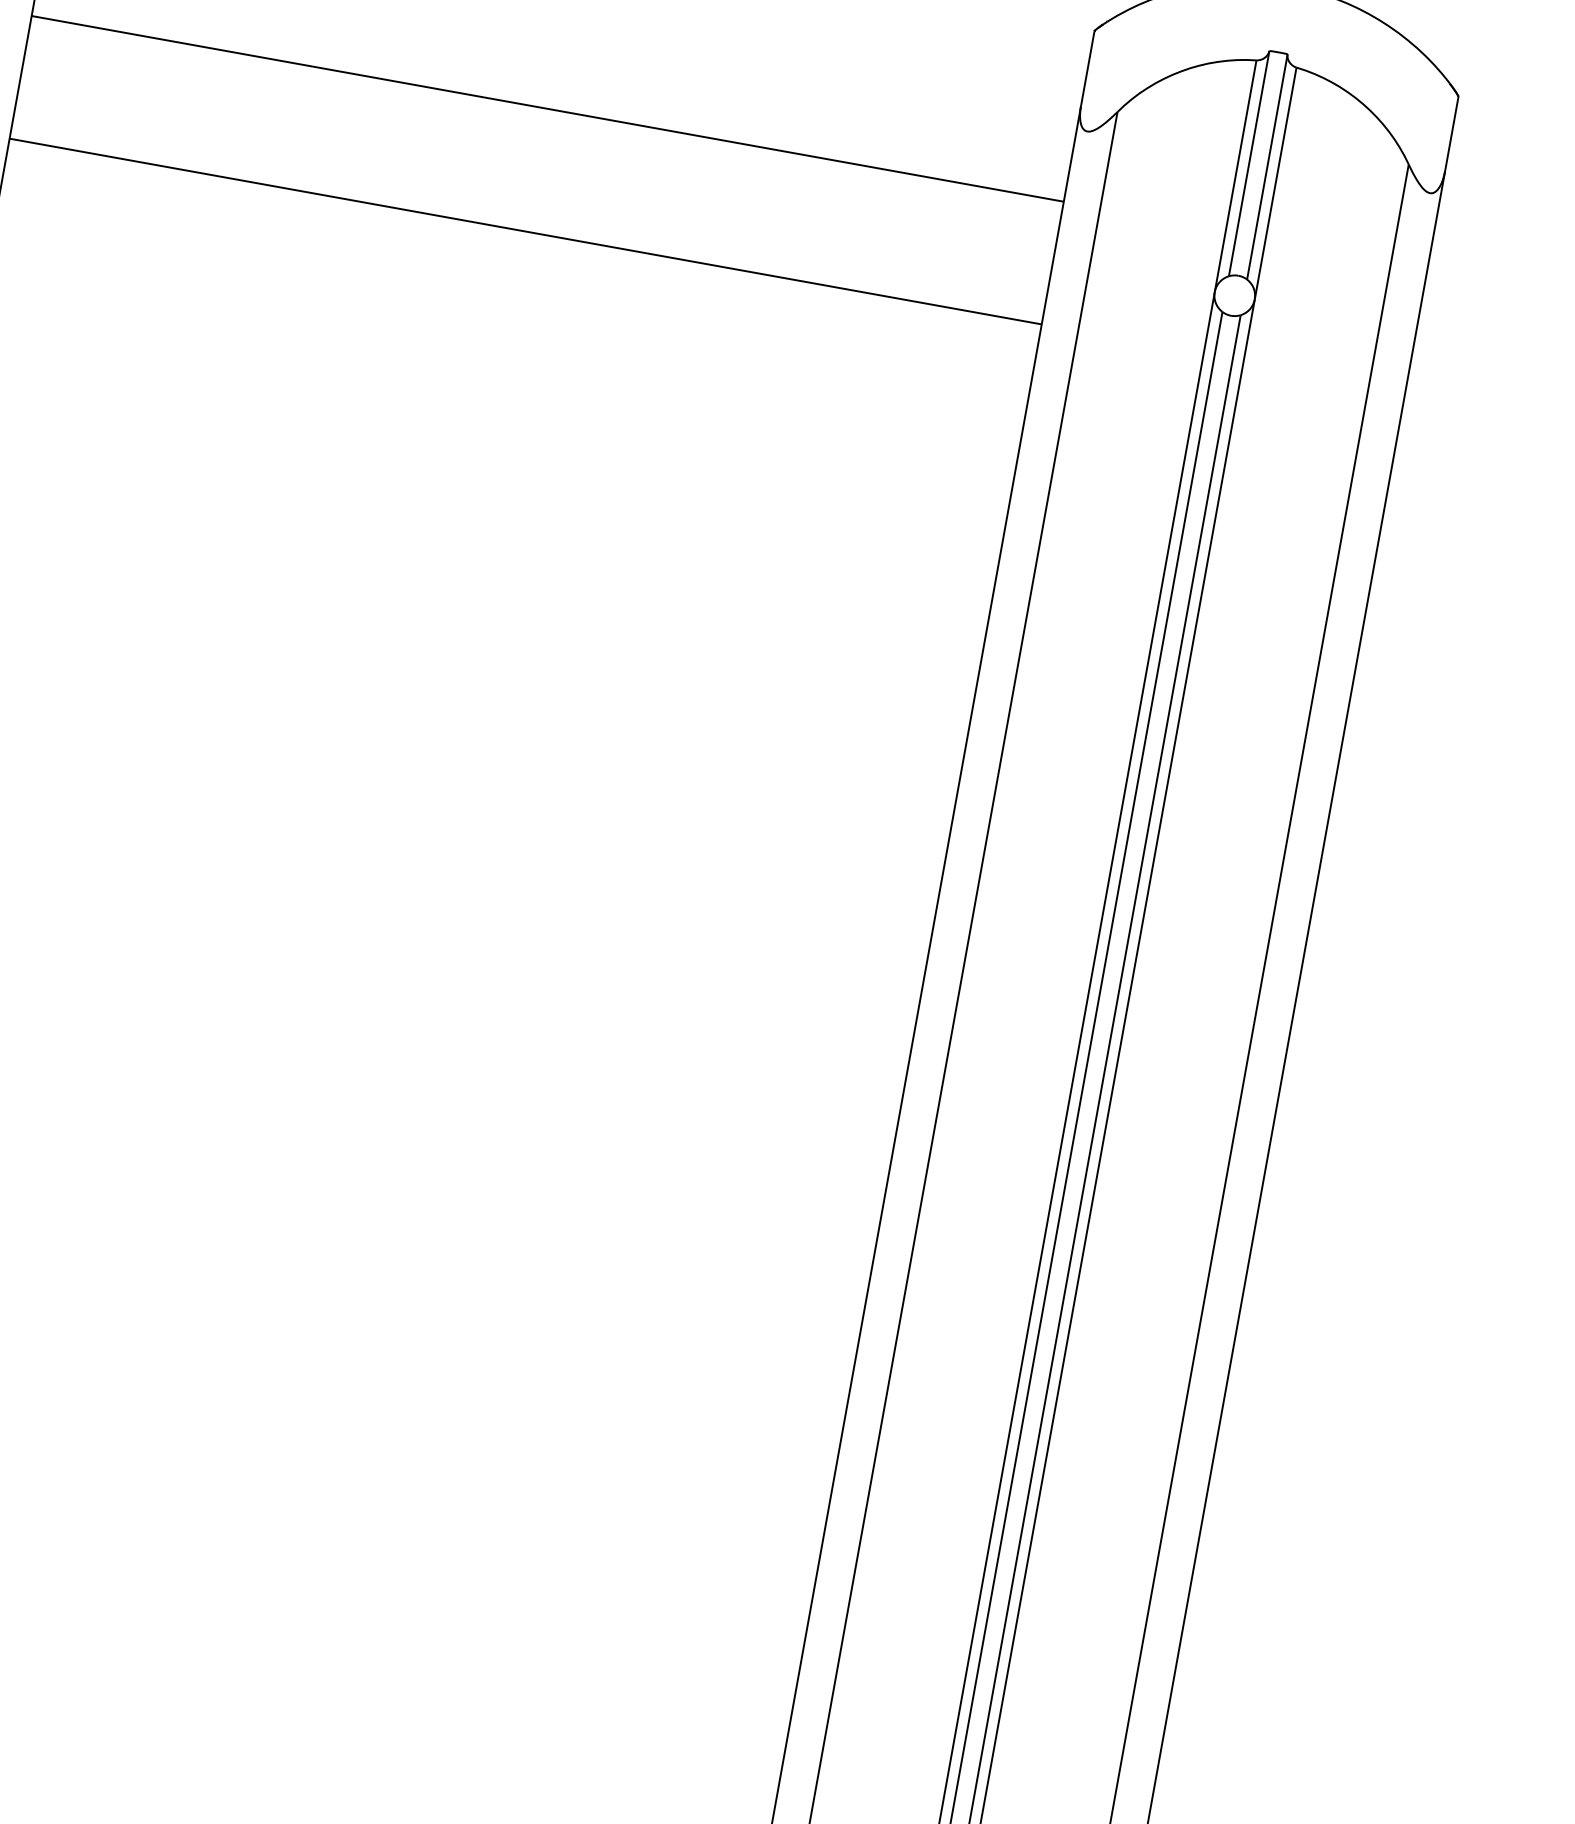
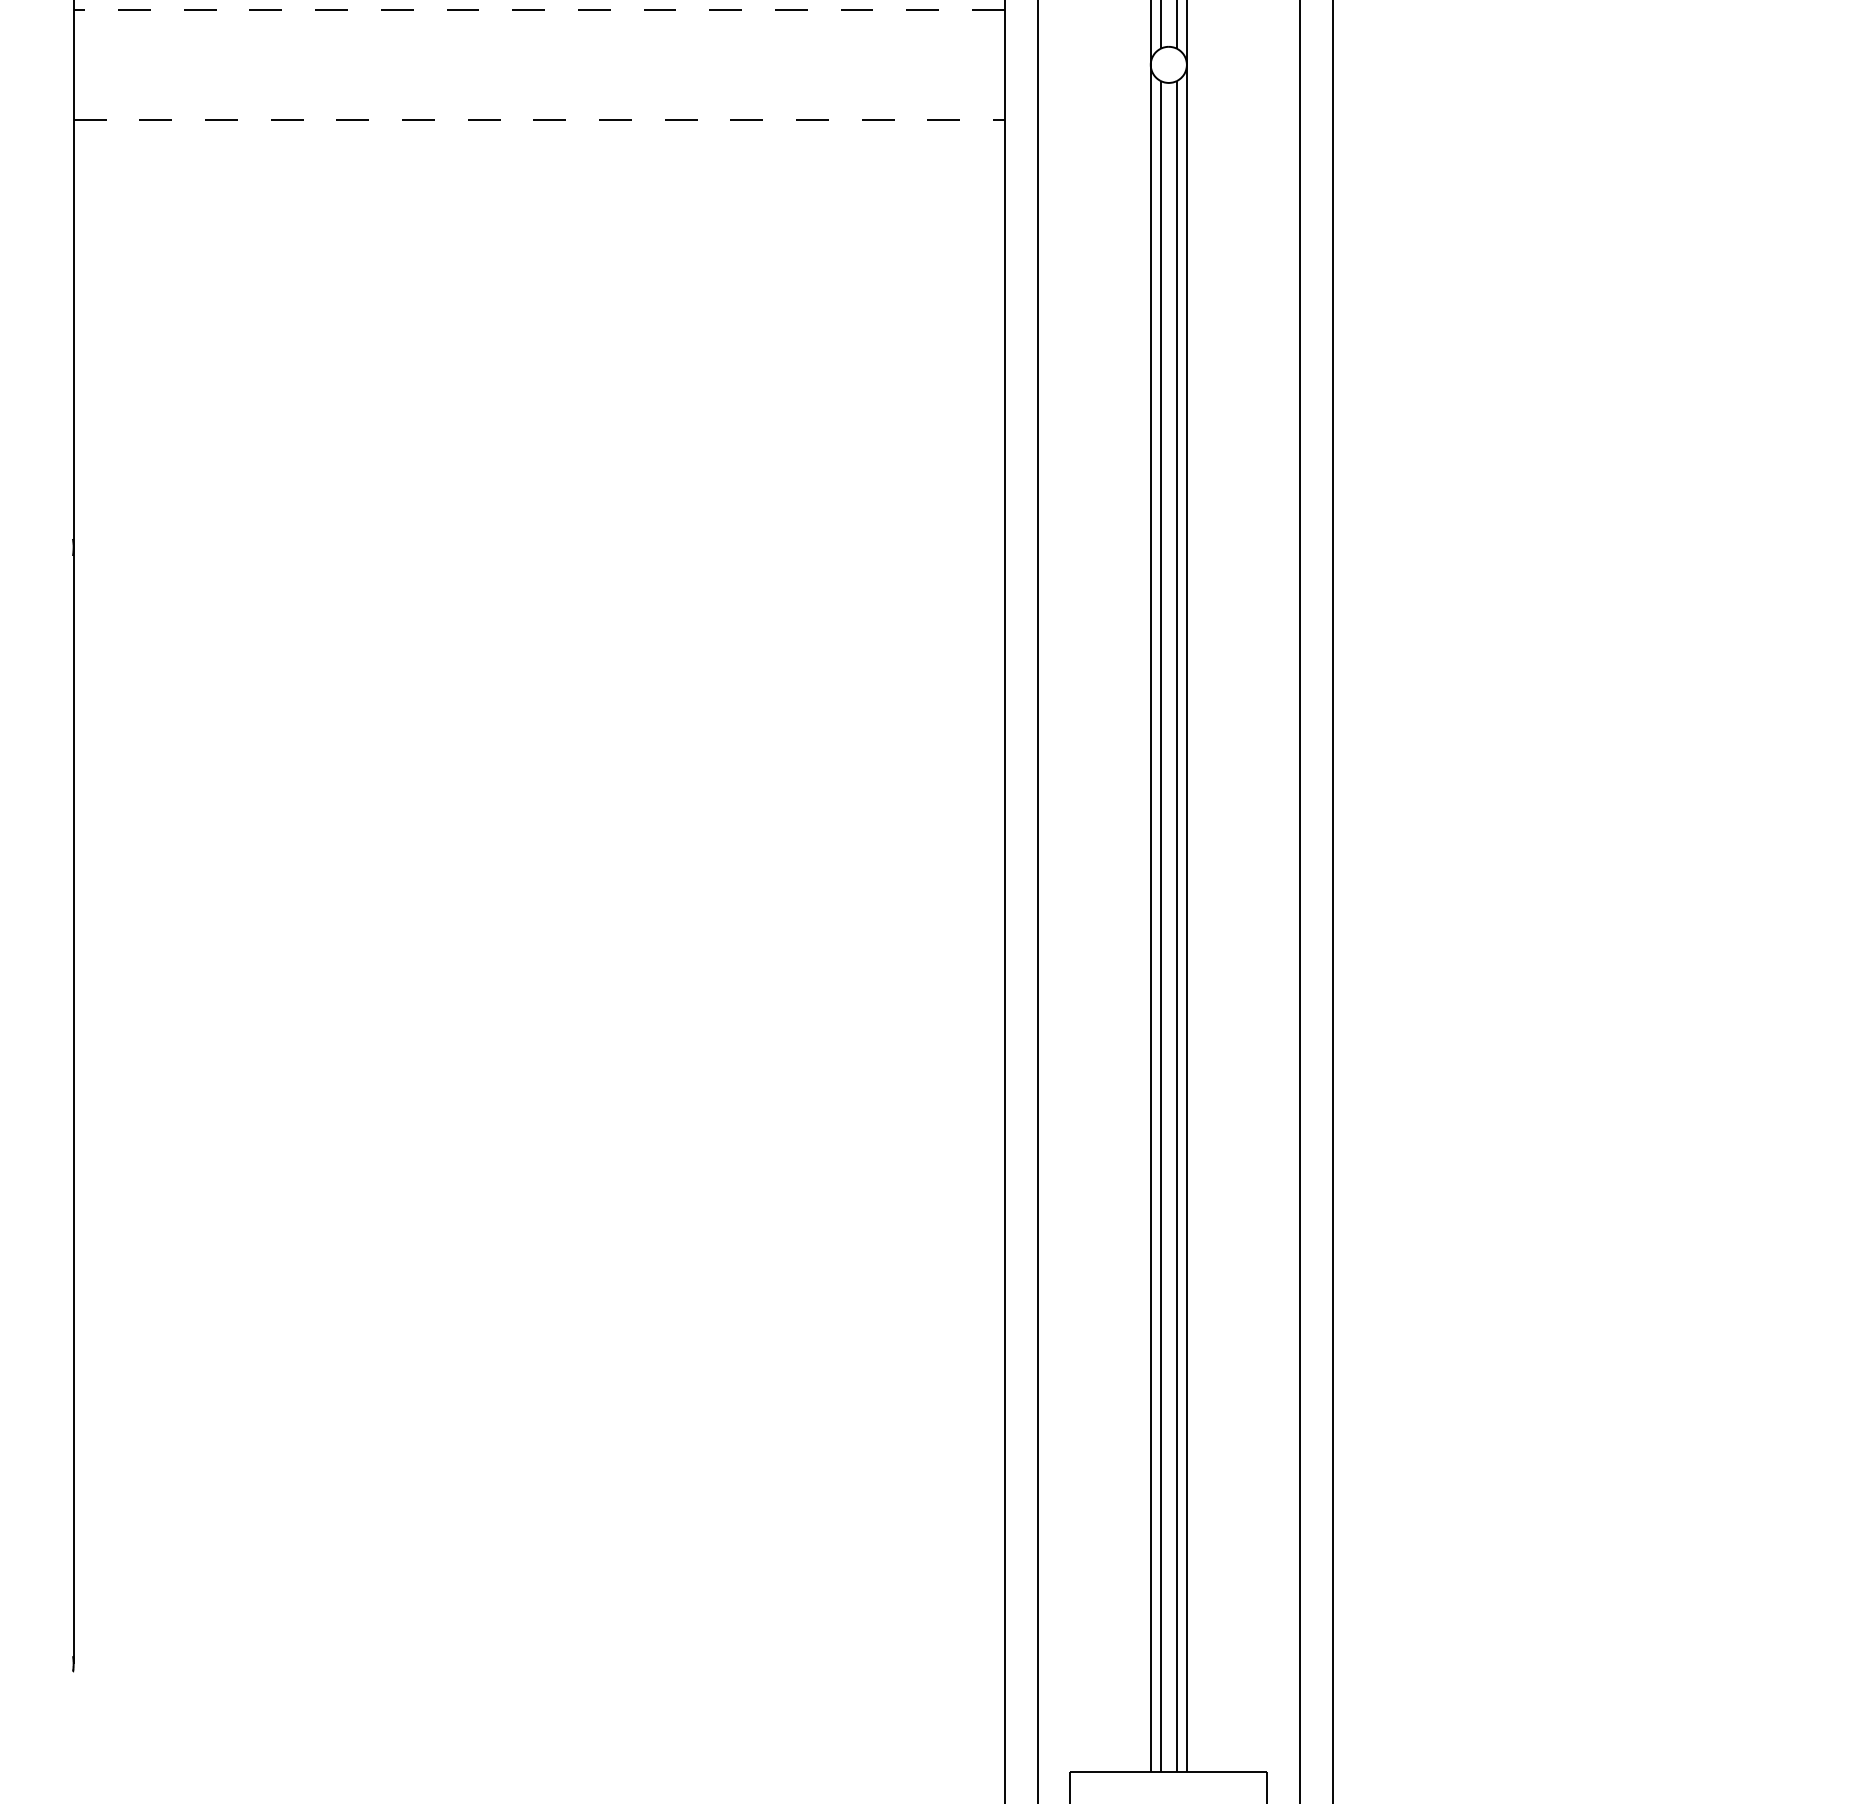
line: (548, 108) -> (539, 9), solid -> dashed
line: (525, 231) -> (539, 120), solid -> dashed

